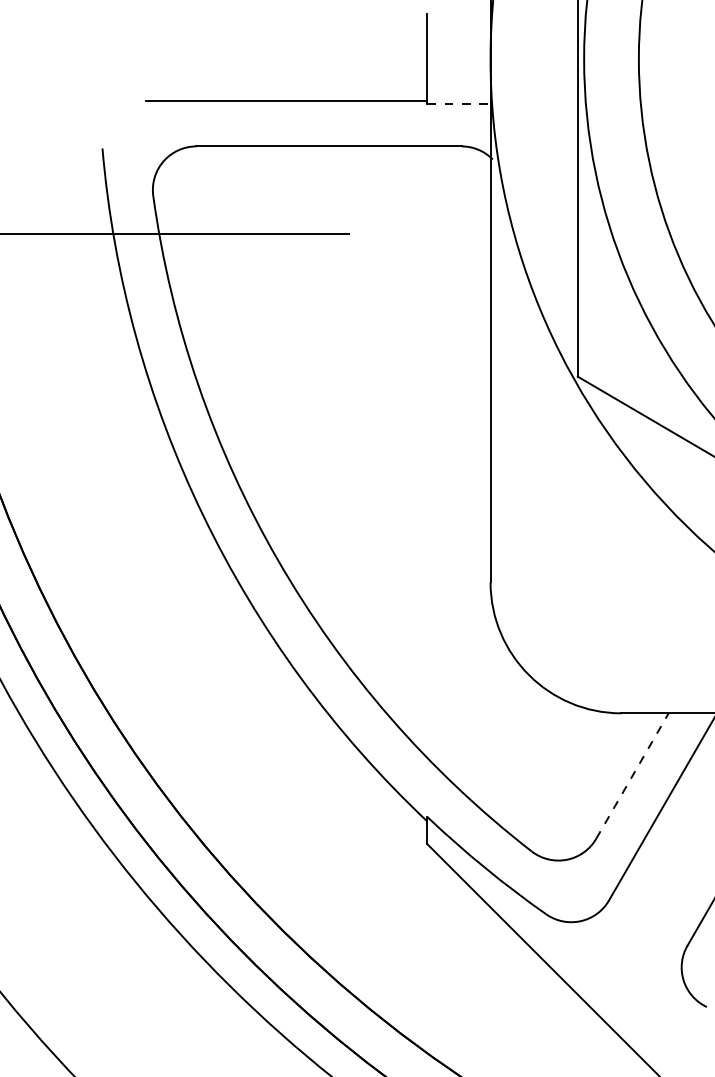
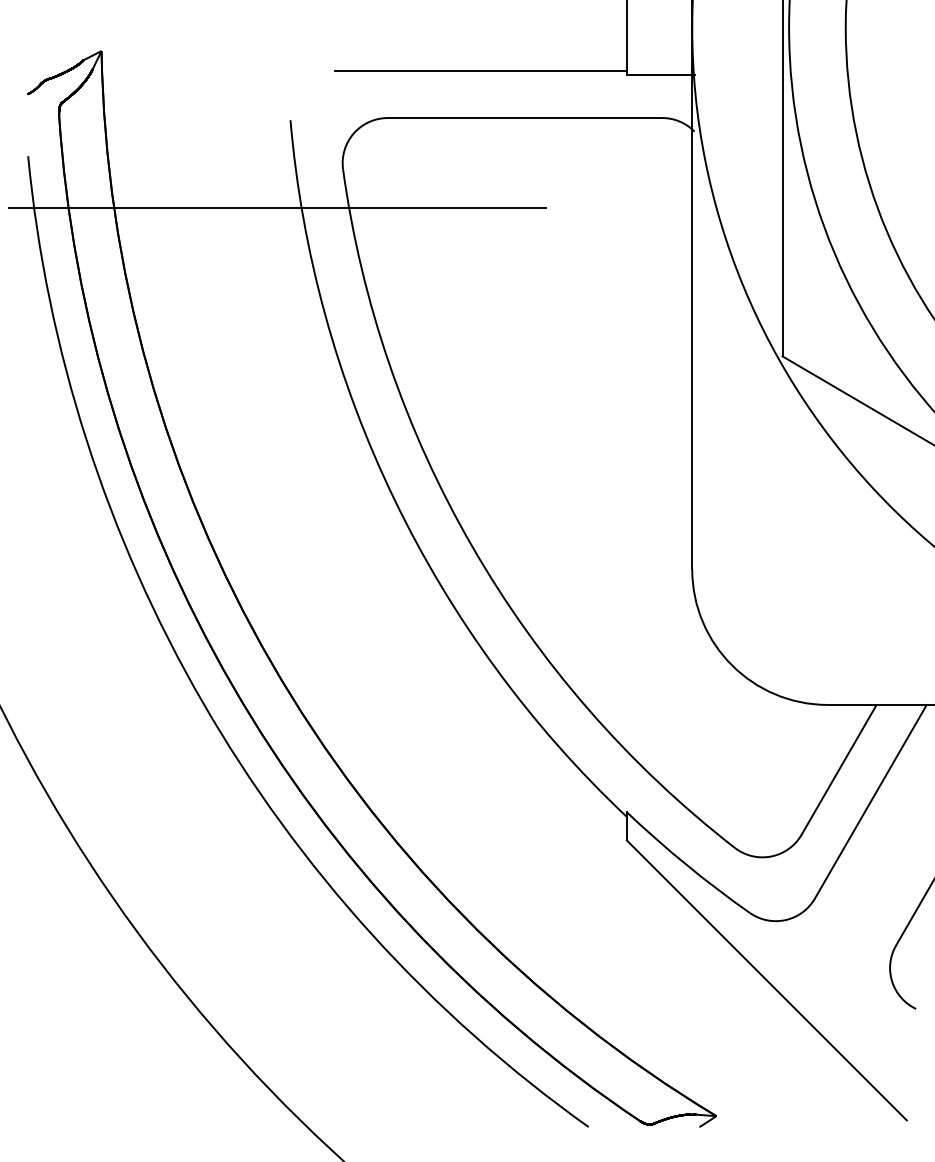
line: (459, 104) -> (660, 74), dashed -> solid
line: (632, 775) -> (839, 769), dashed -> solid

